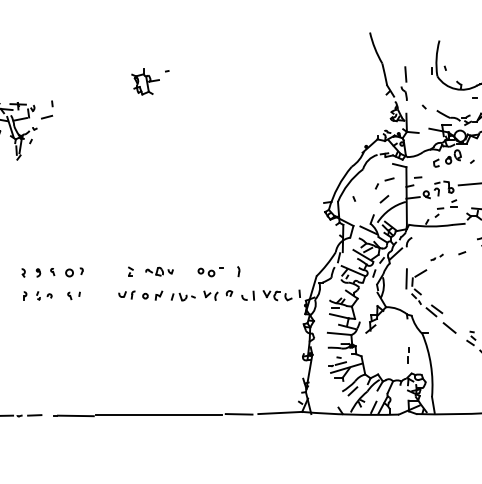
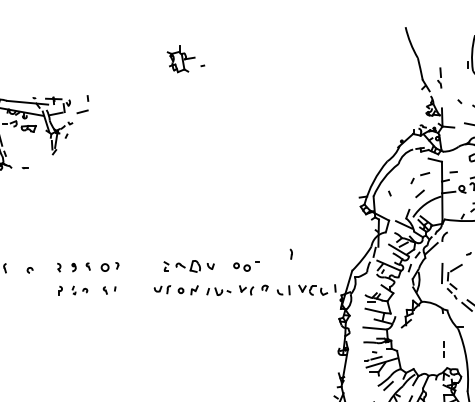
part: (145, 81) -> (181, 59), moved
part: (403, 83) -> (439, 78), size x0.6
part: (159, 271) -> (195, 266), size x1.4
part: (238, 271) -> (291, 254), moved

